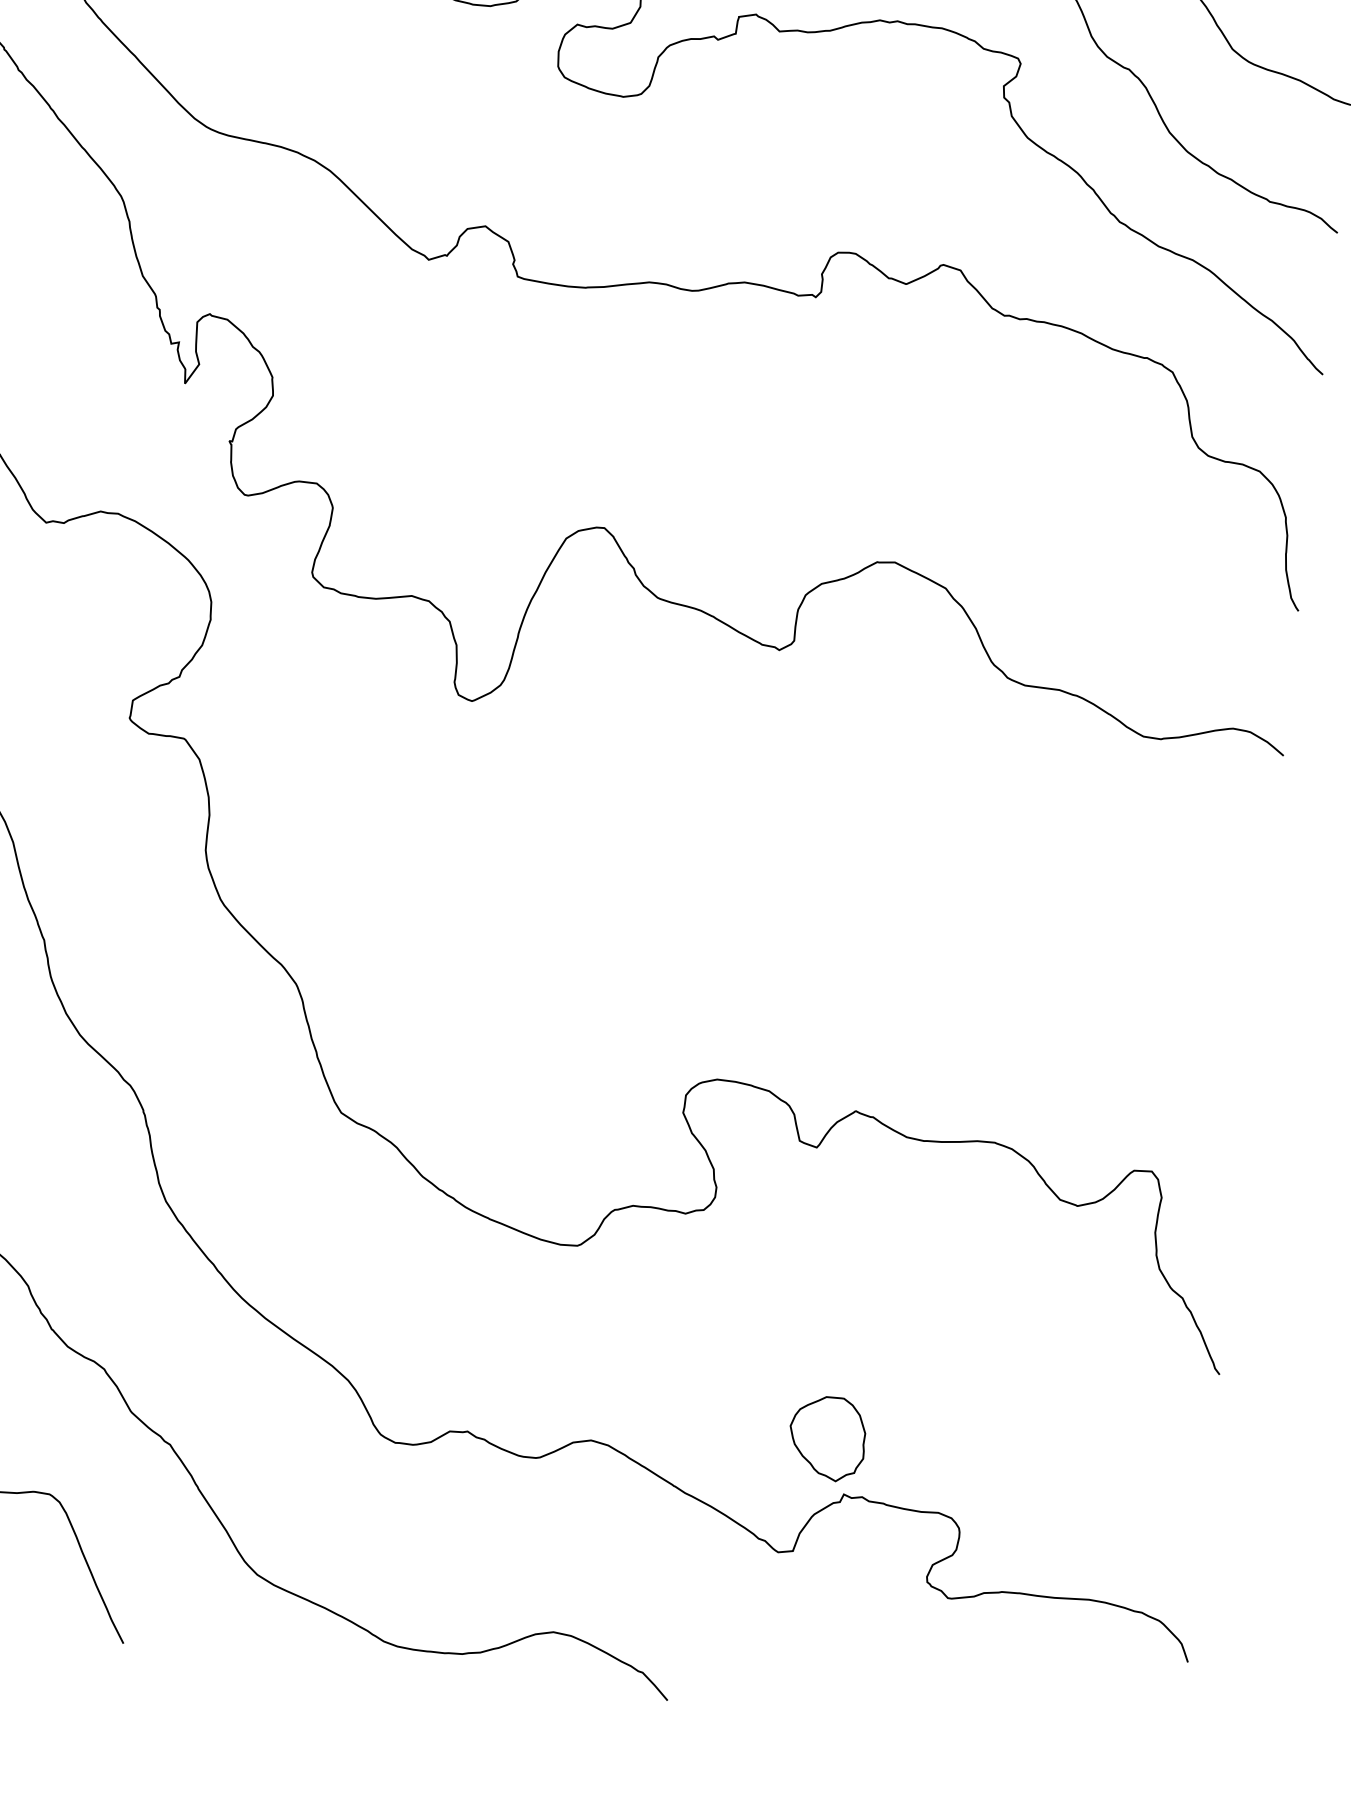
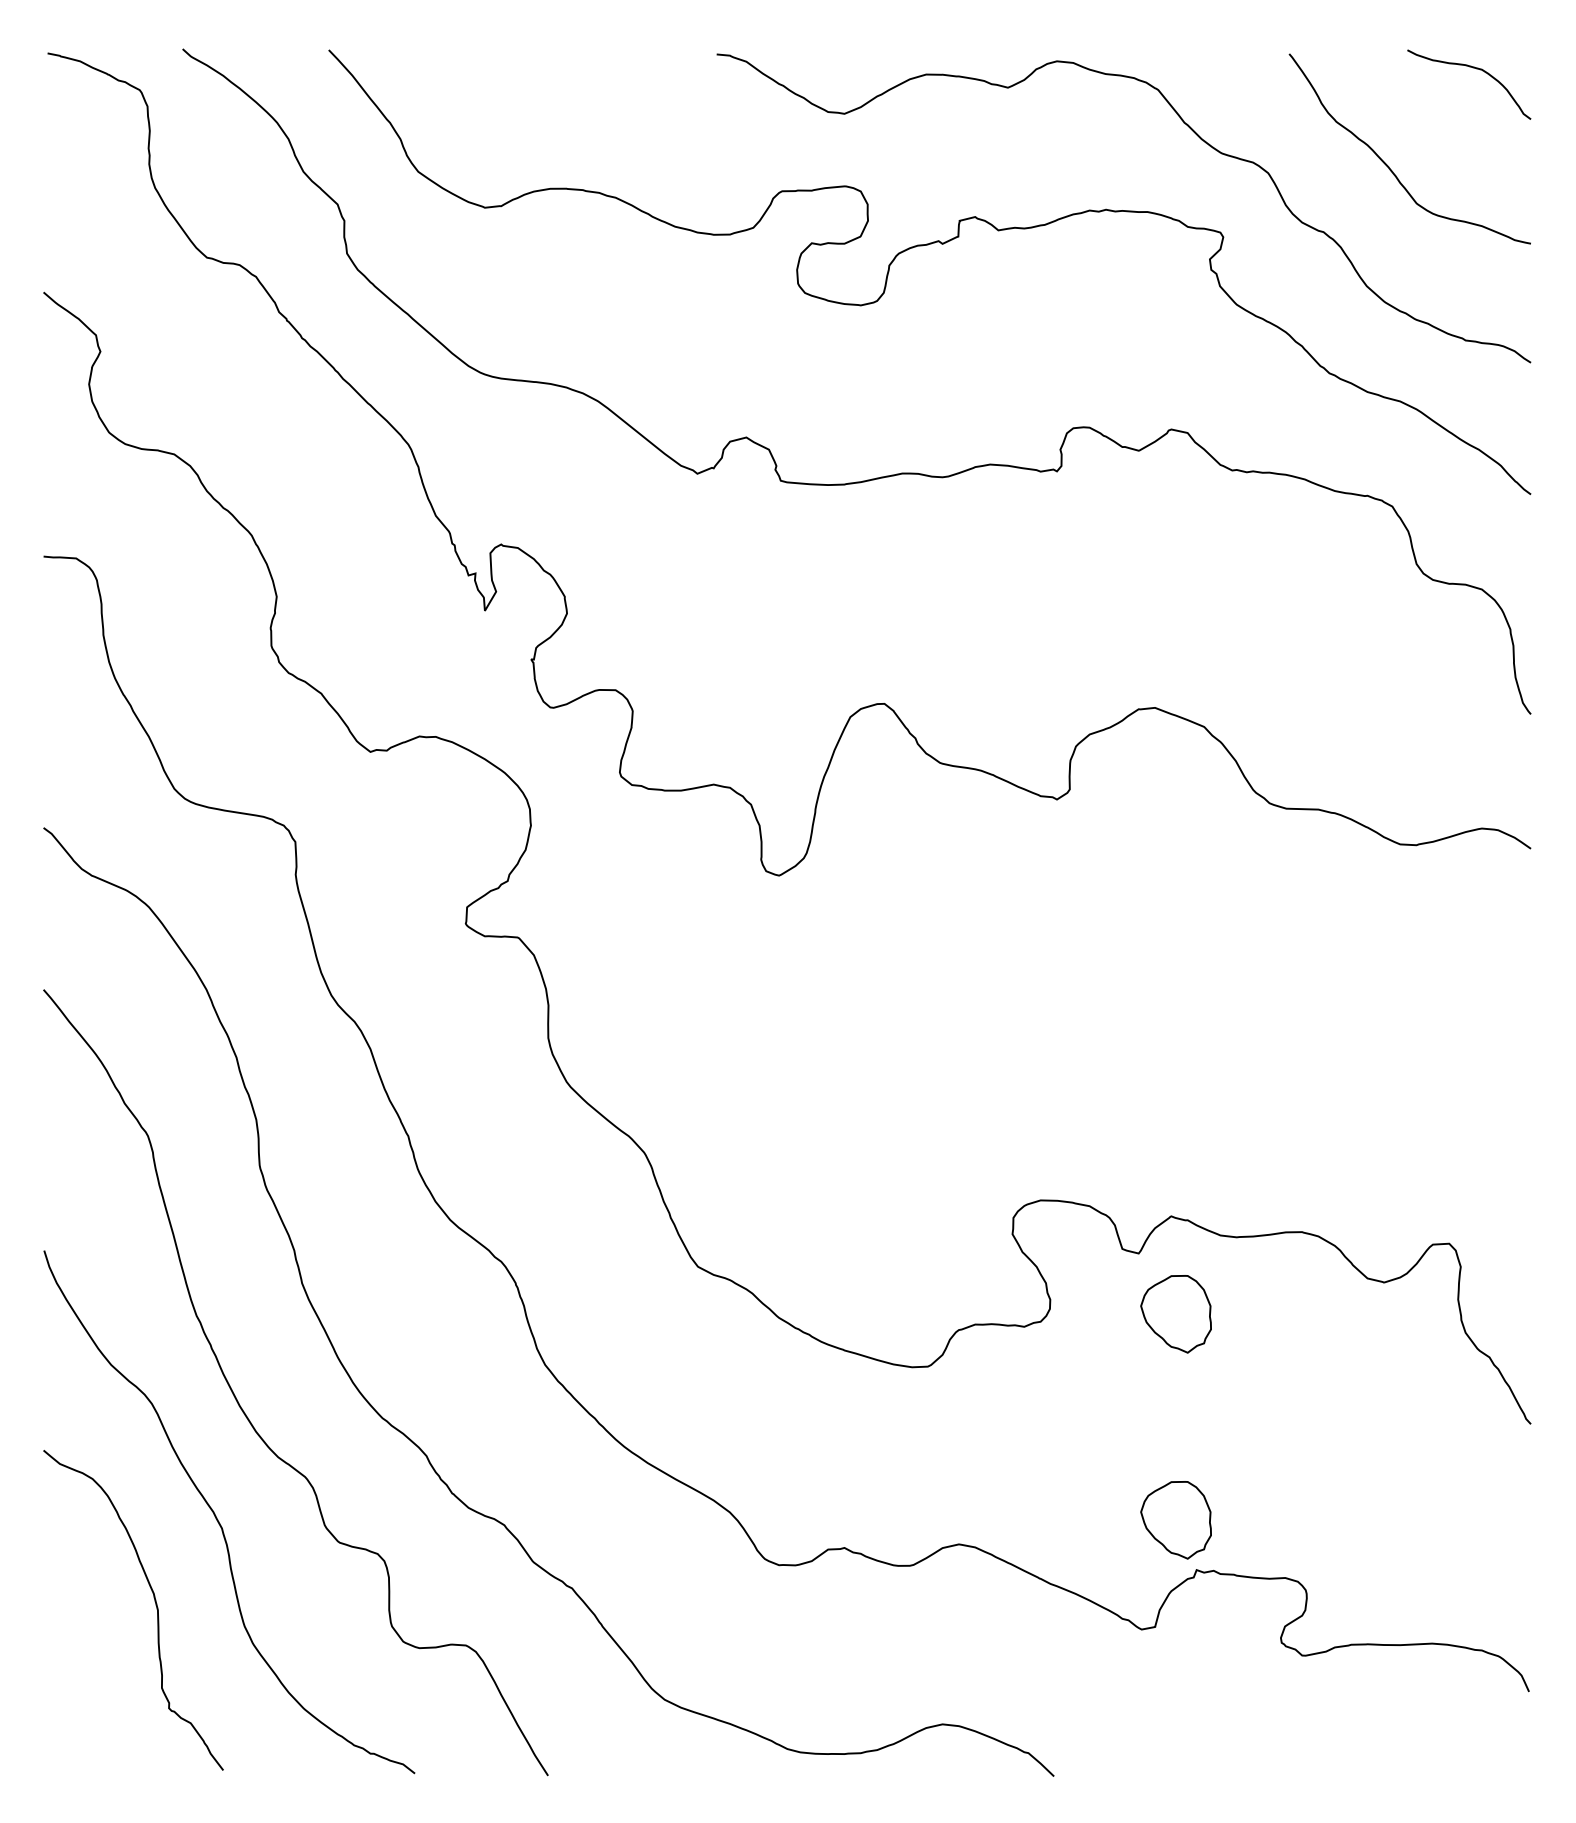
part: (849, 1217) -> (1175, 1314), added

